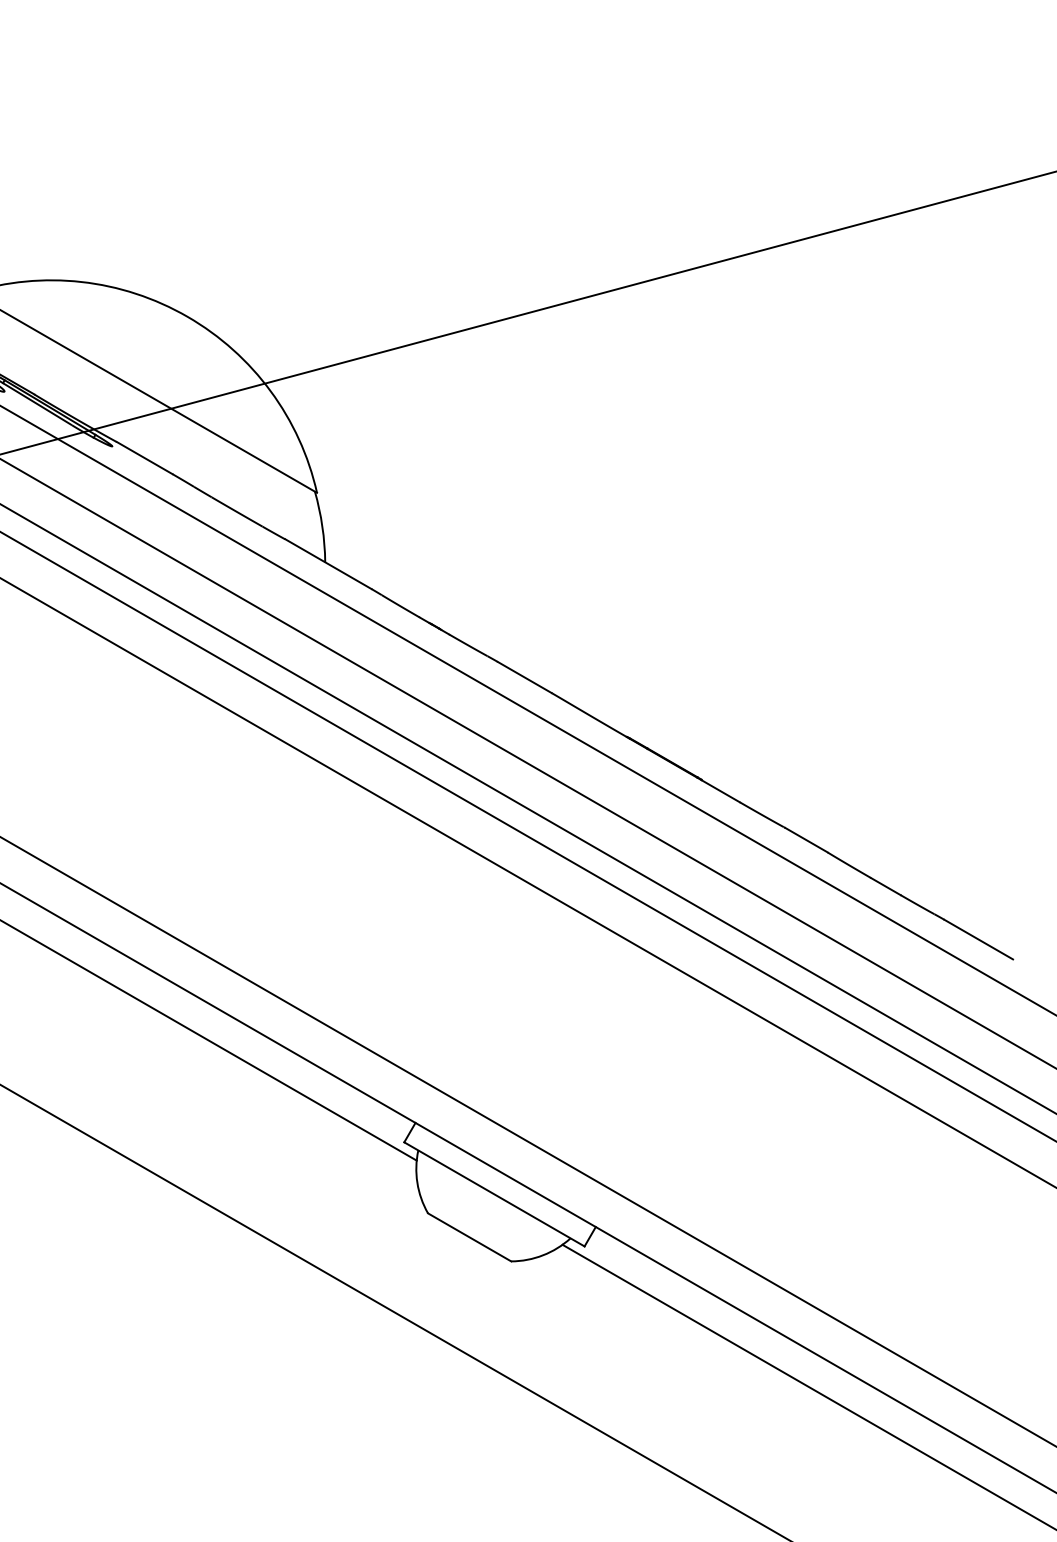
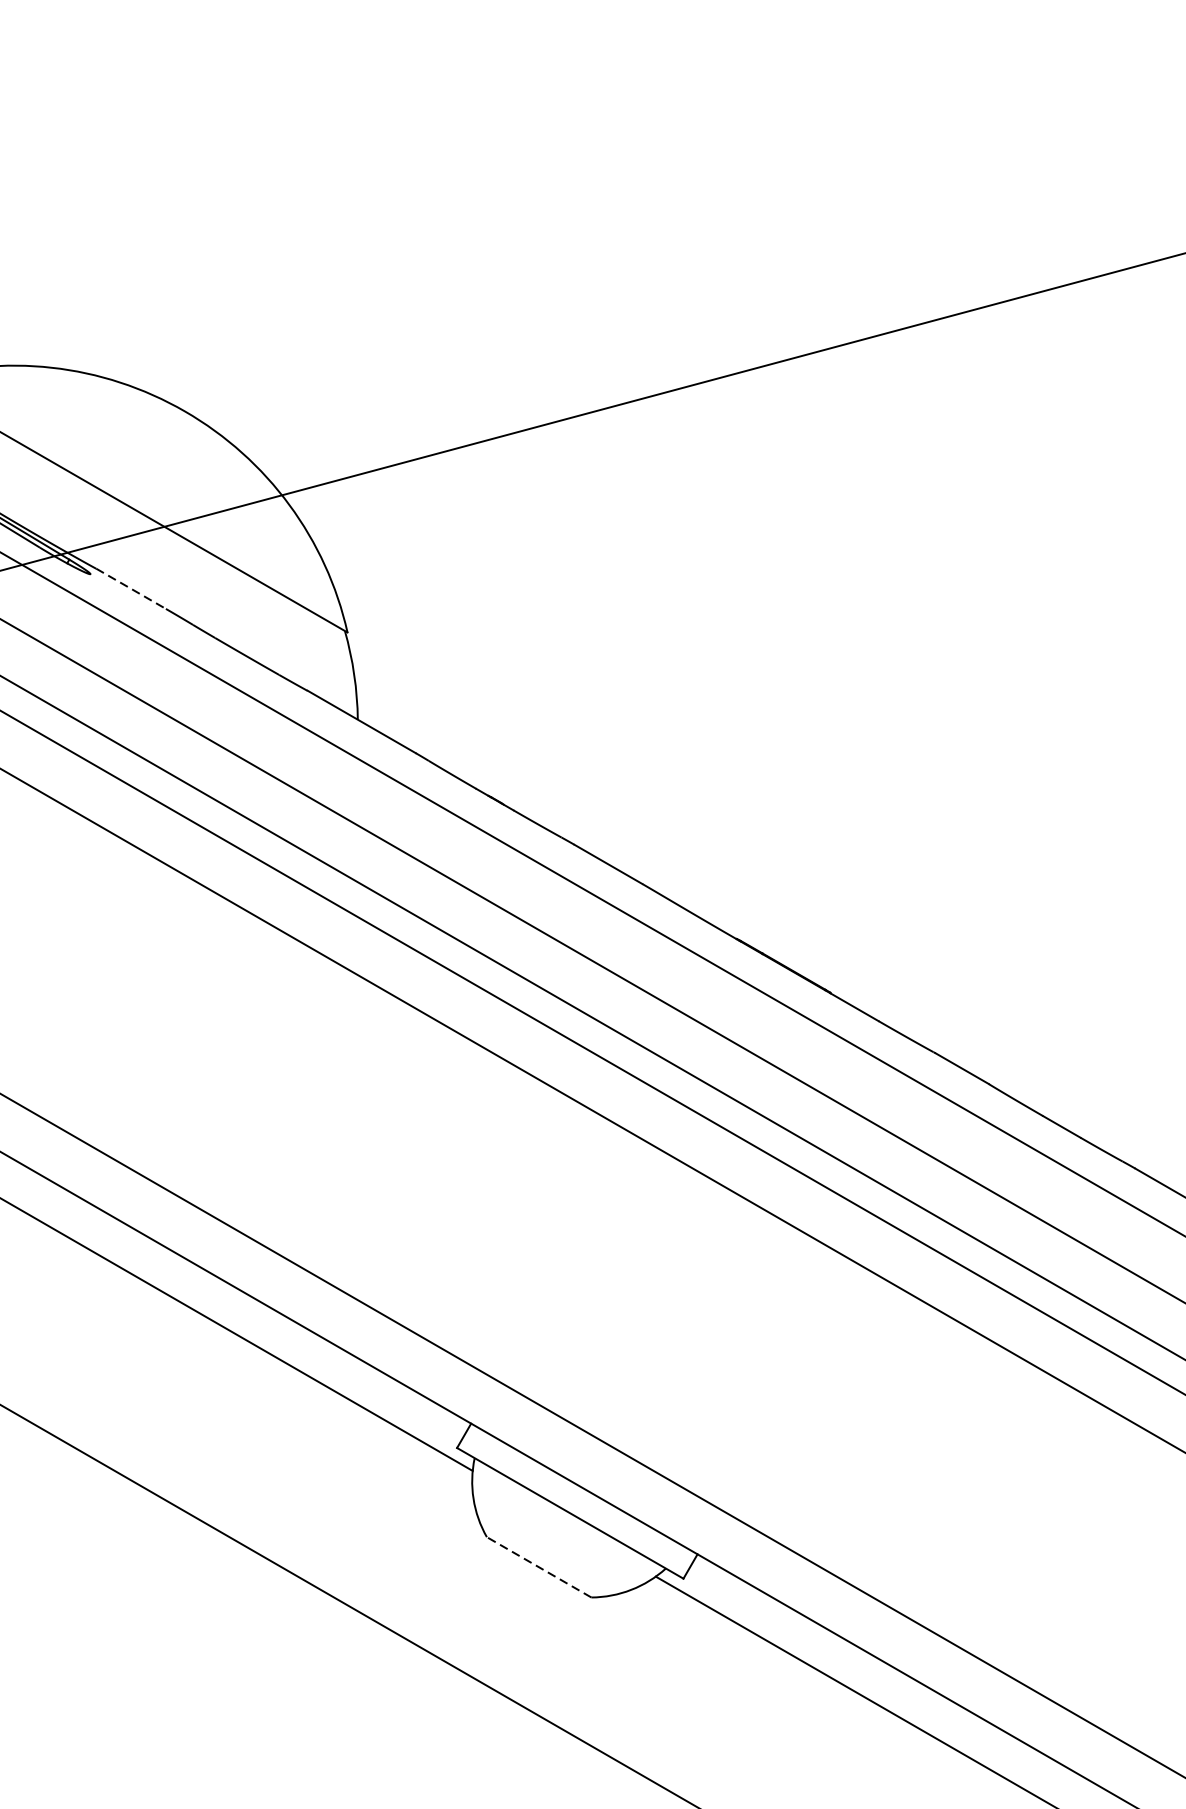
line: (145, 458) -> (132, 589), solid -> dashed
line: (469, 1237) -> (538, 1567), solid -> dashed

